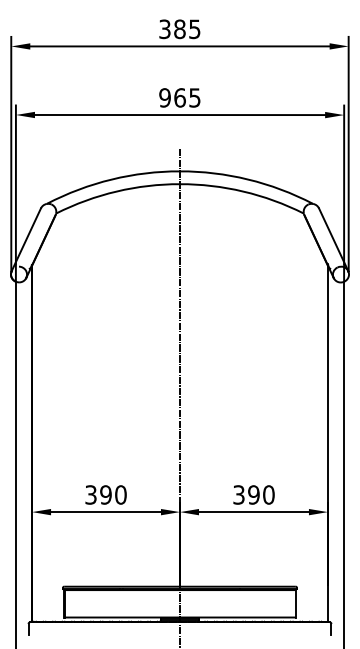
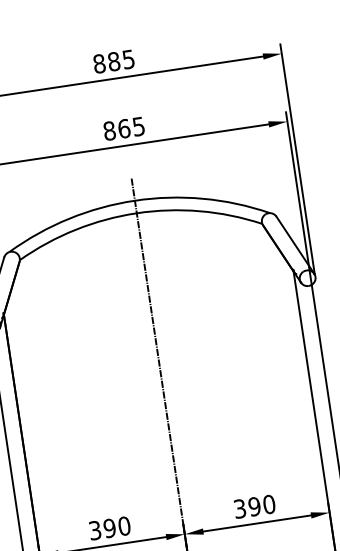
text: (164, 29) -> (99, 64), 385 -> 885
text: (164, 97) -> (108, 130), 965 -> 865

